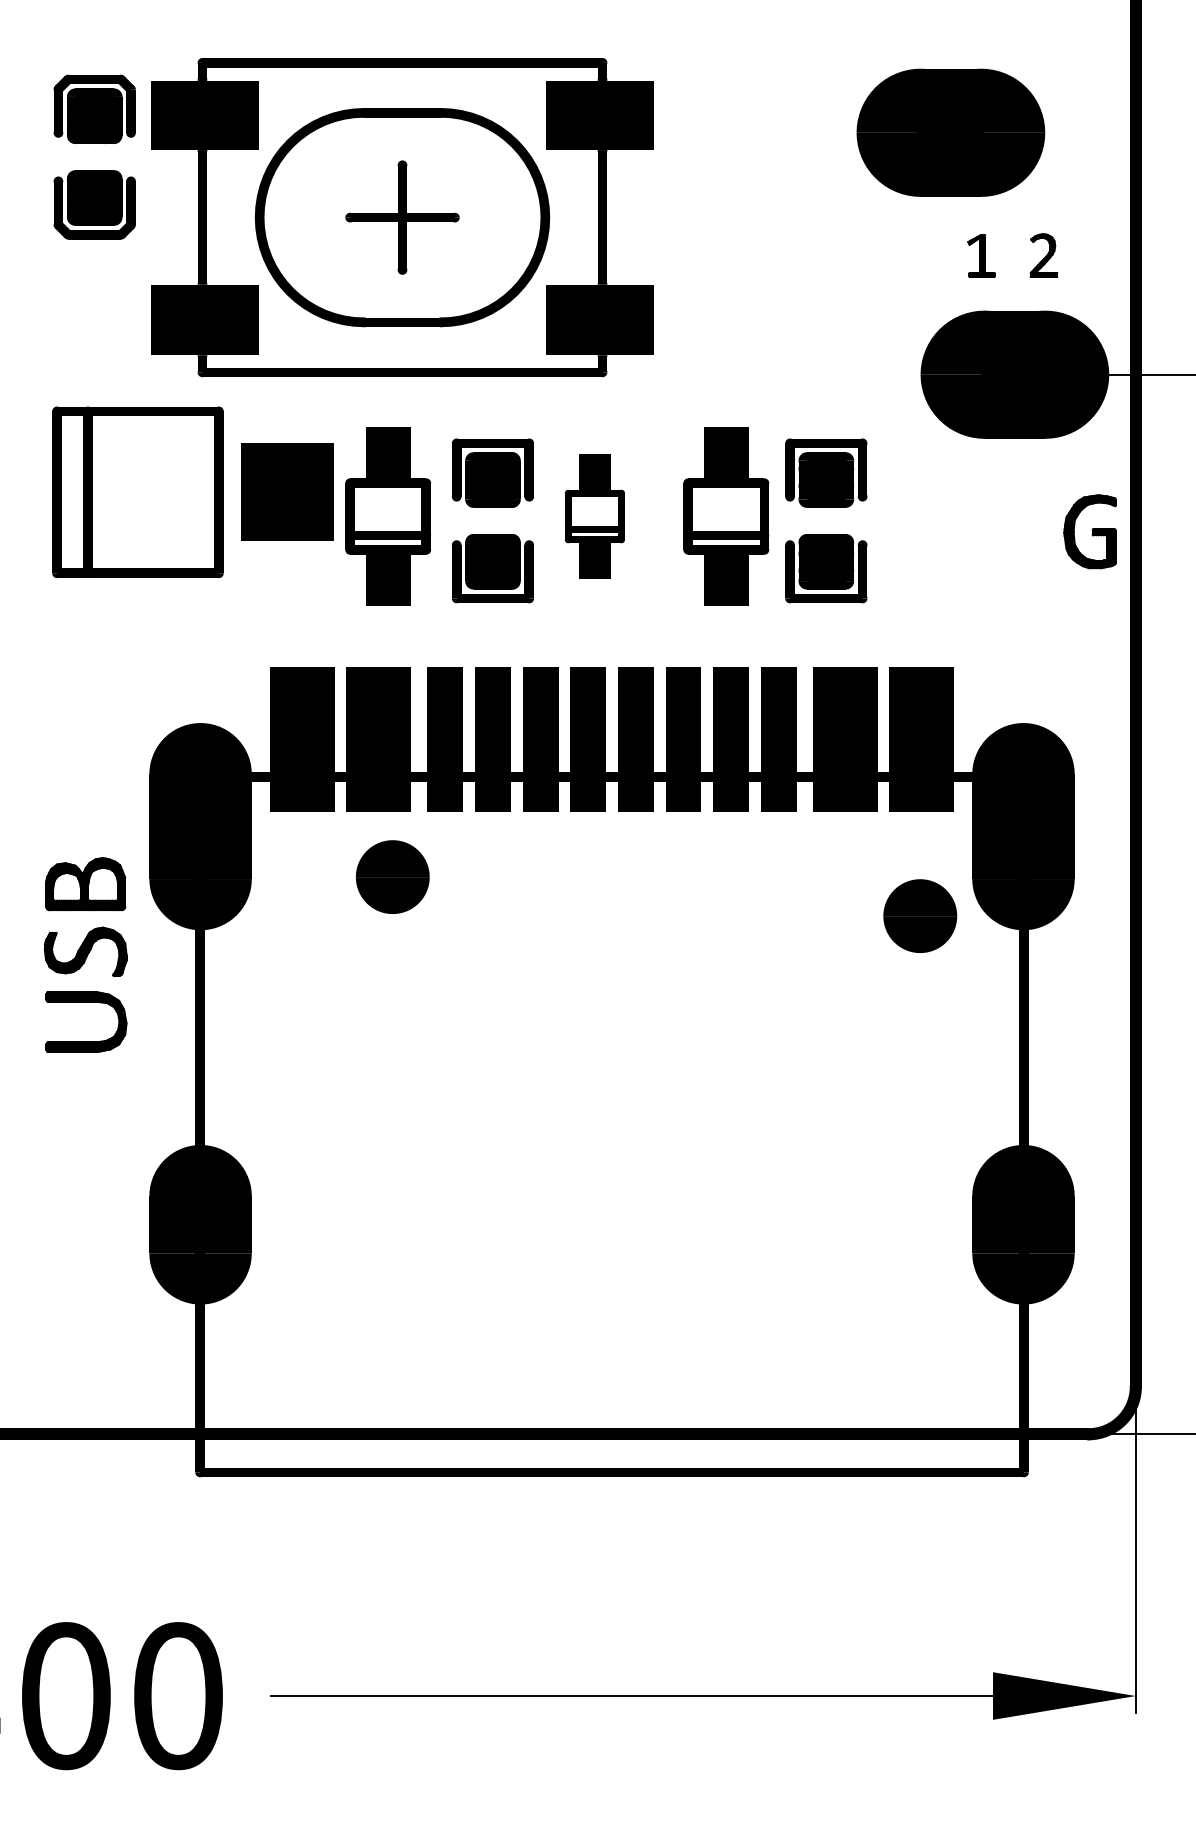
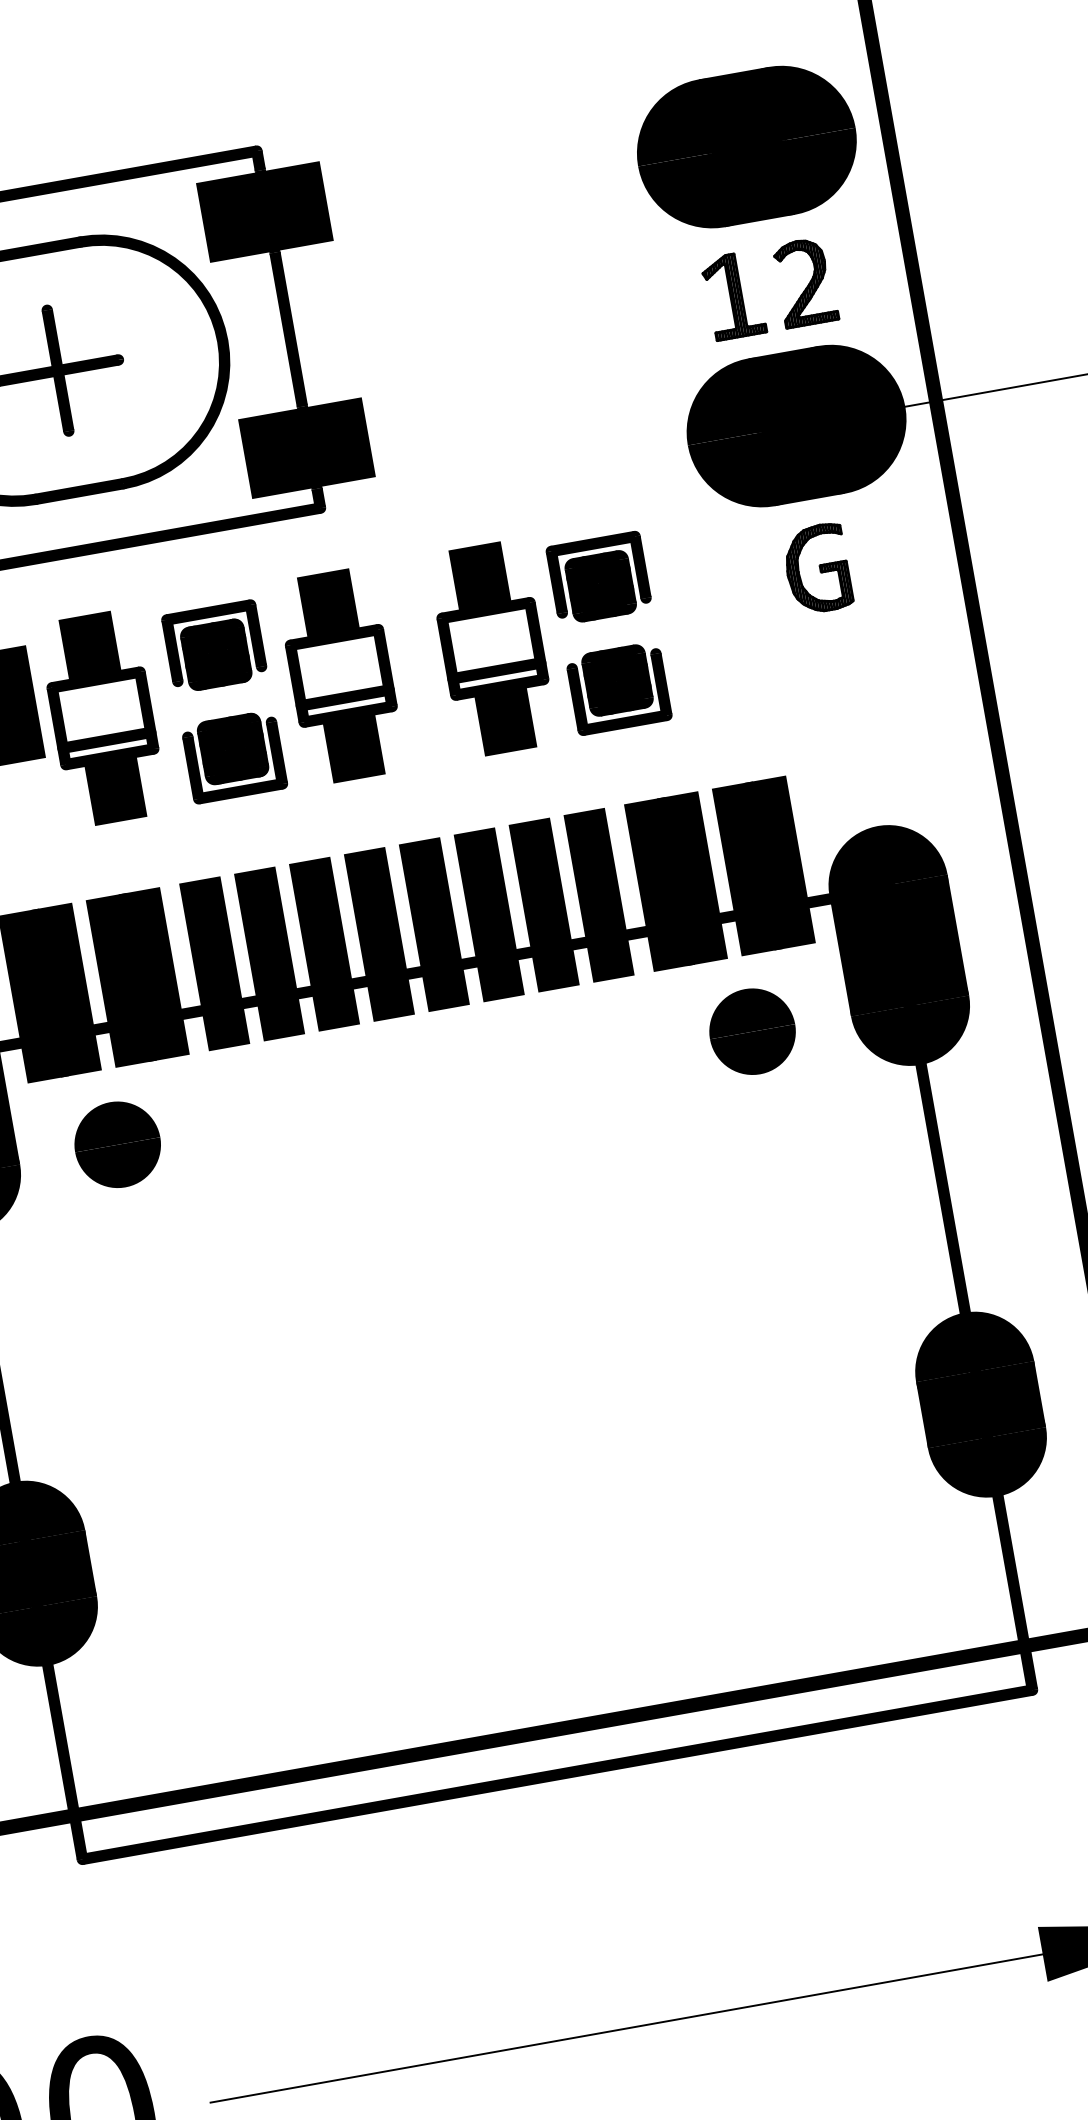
part: (950, 132) -> (746, 146), moved
part: (981, 255) -> (733, 295), size x1.67
part: (1043, 255) -> (805, 282), size x1.67
part: (594, 516) -> (340, 675), size x1.43
part: (1089, 531) -> (816, 568), moved
part: (392, 876) -> (117, 1144), moved
part: (920, 915) -> (752, 1030), moved

